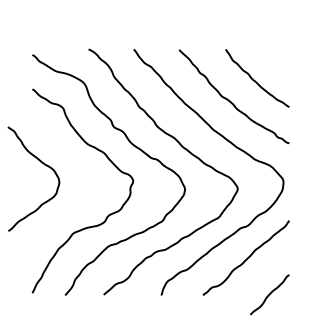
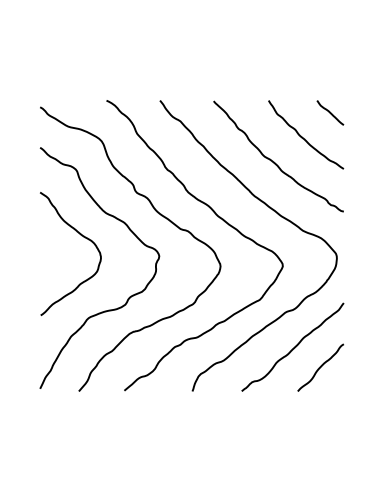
line: (278, 59) -> (330, 112), added
curve: (42, 163) -> (80, 235), moved
curve: (269, 294) -> (320, 367), moved

